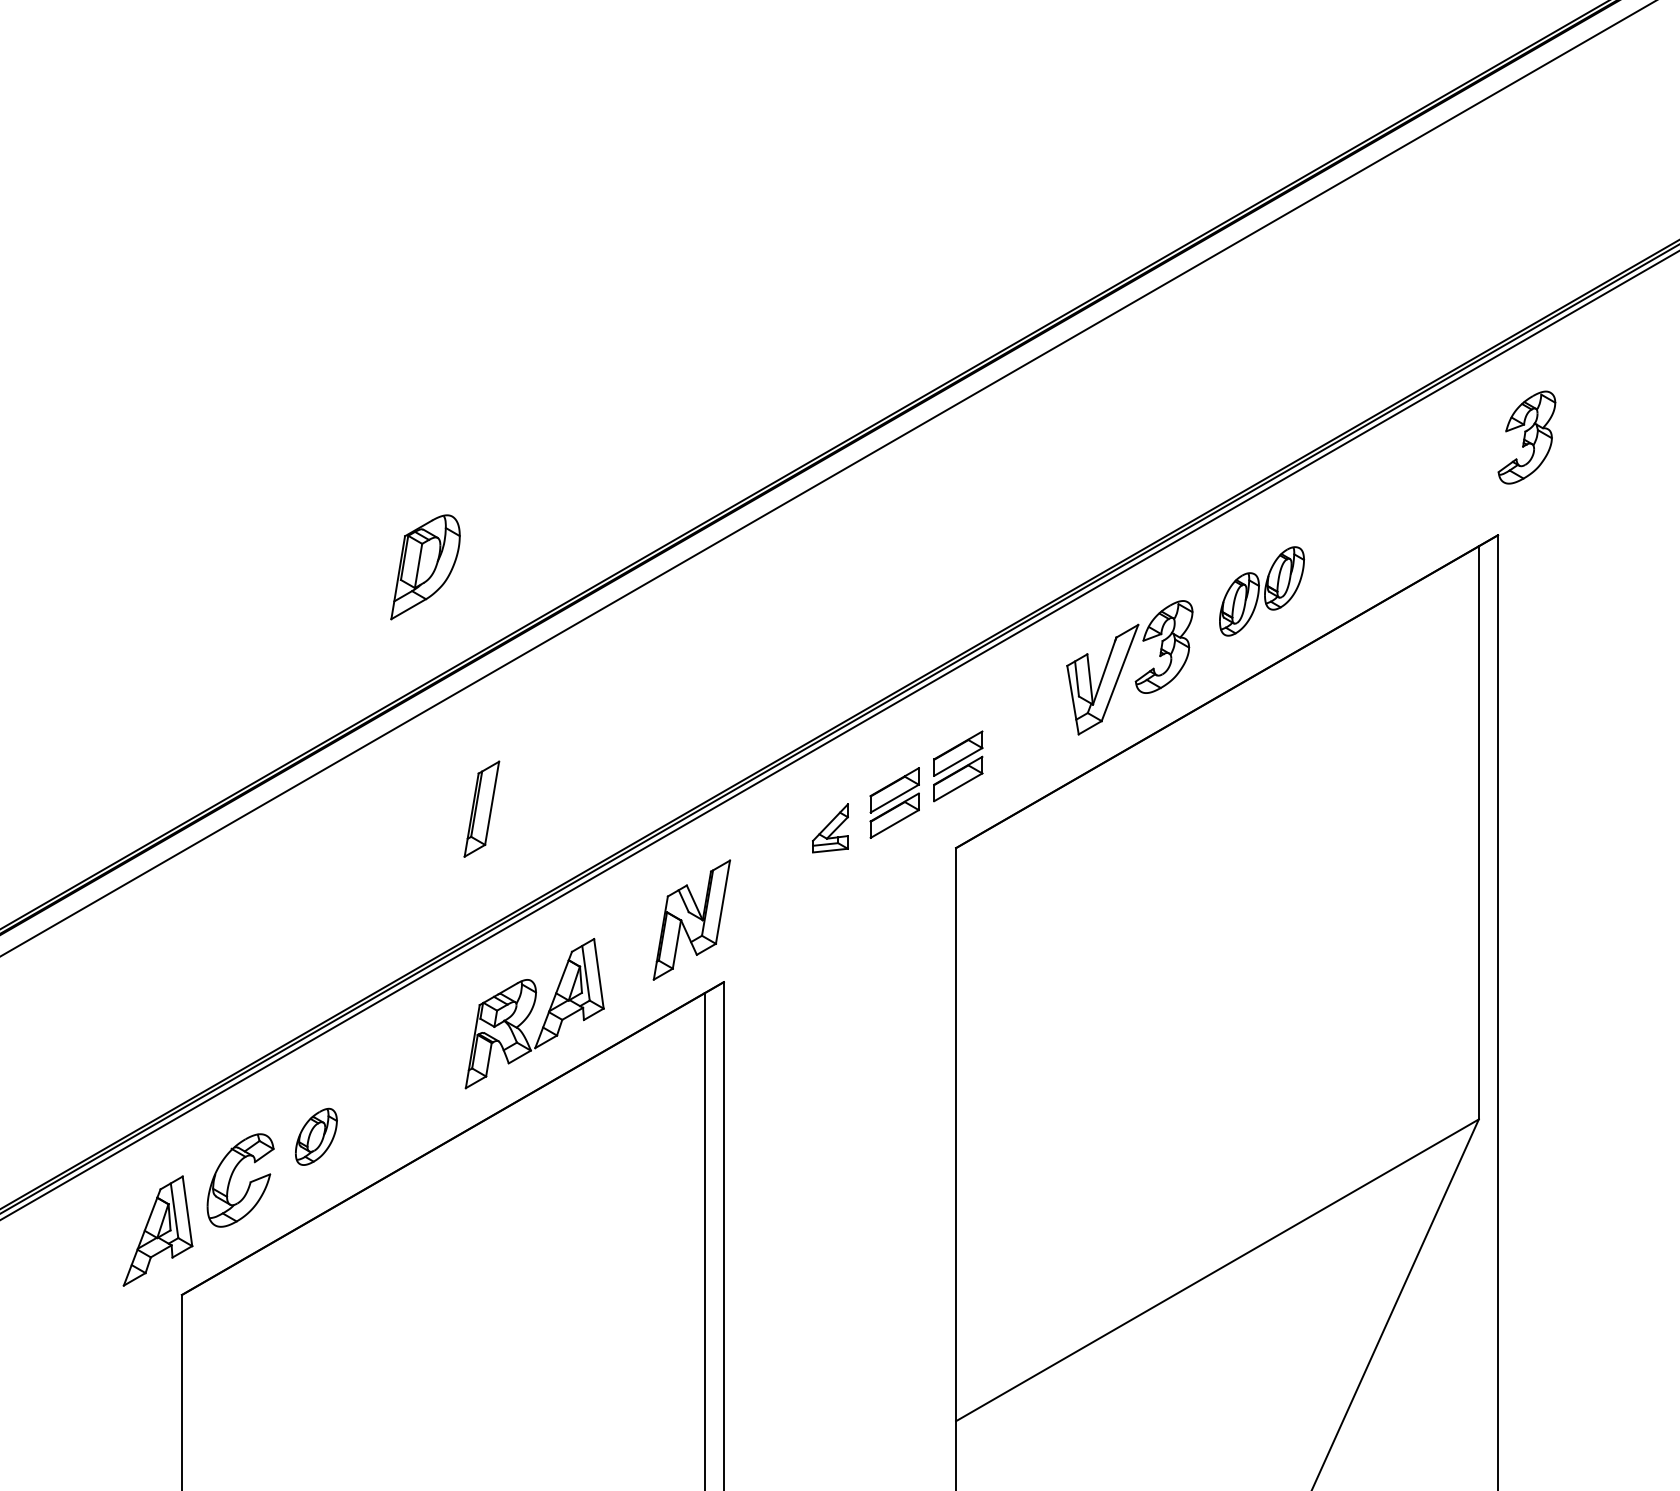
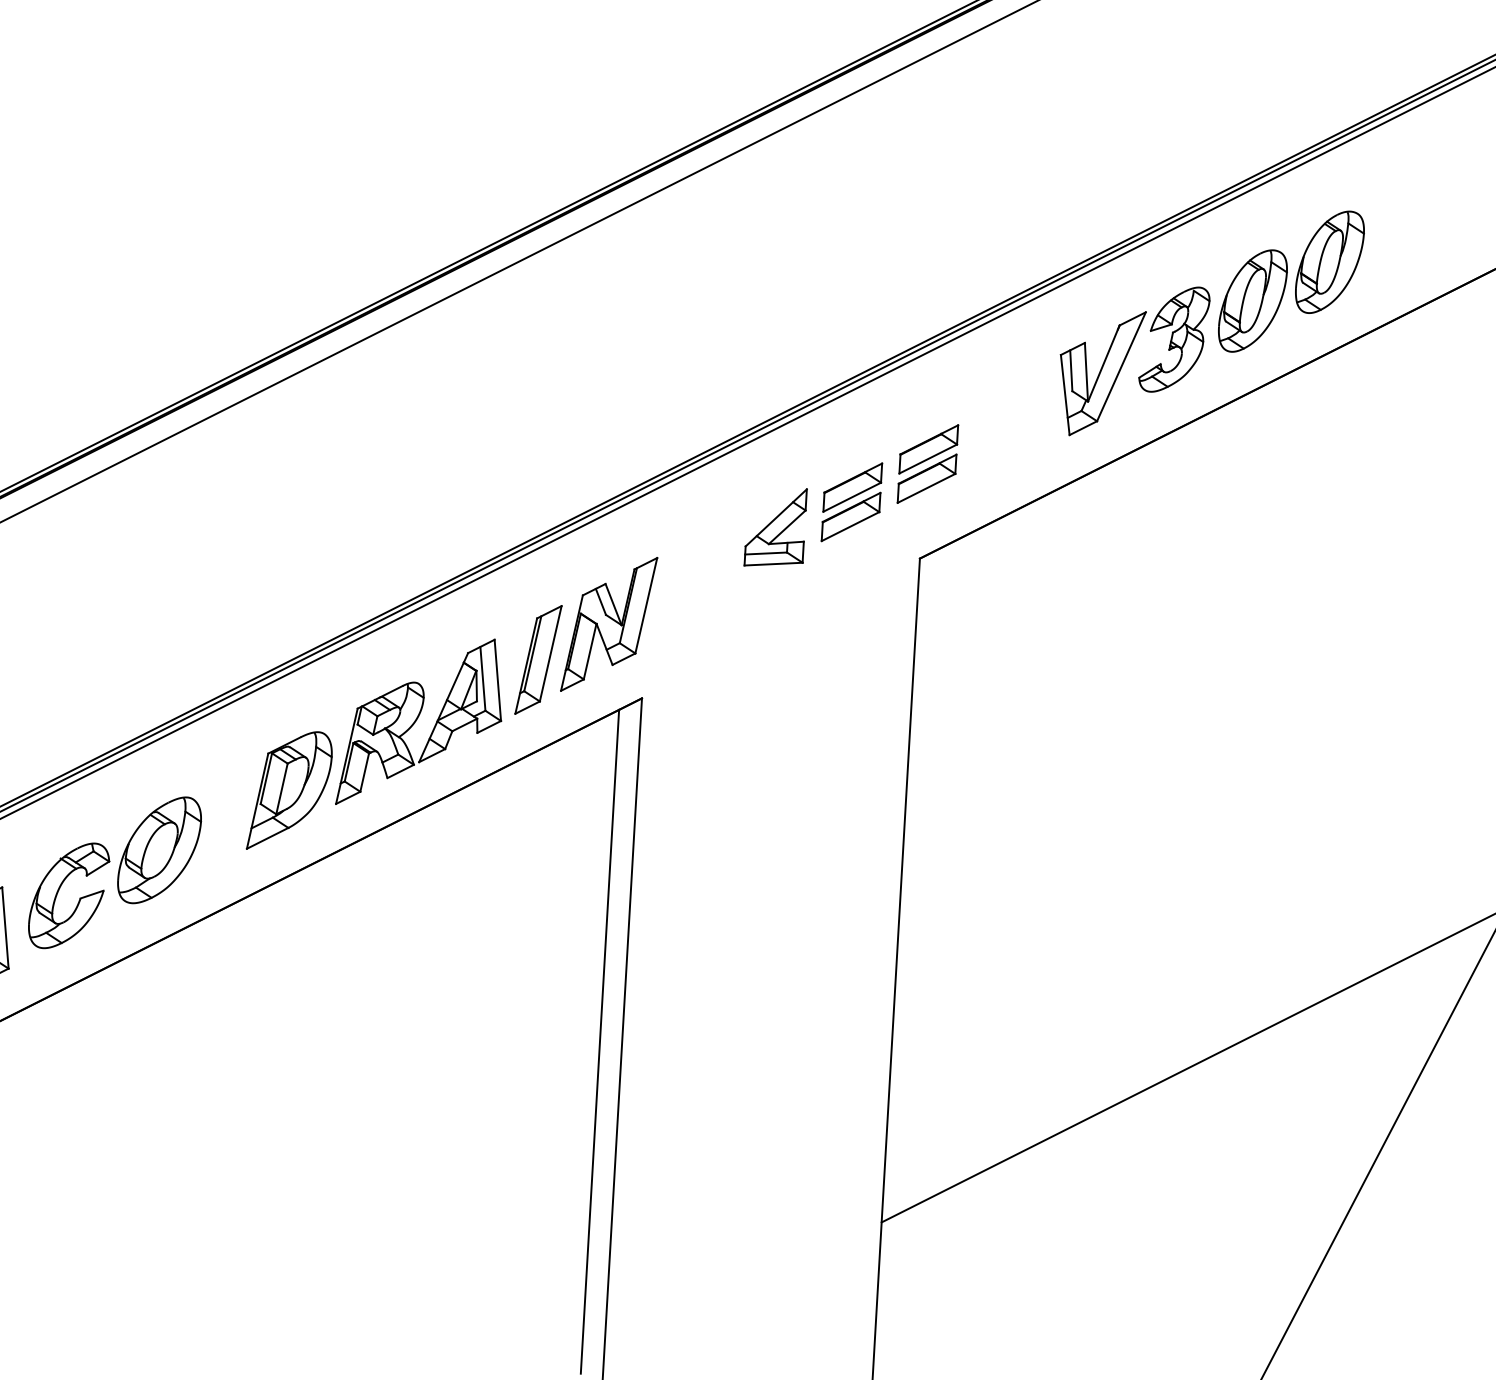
part: (425, 567) -> (289, 791), moved
part: (1261, 591) -> (1290, 281), size x1.43
part: (481, 808) -> (538, 659), moved
part: (830, 828) -> (775, 527), size x1.43
part: (316, 1136) -> (159, 849), size x1.67

